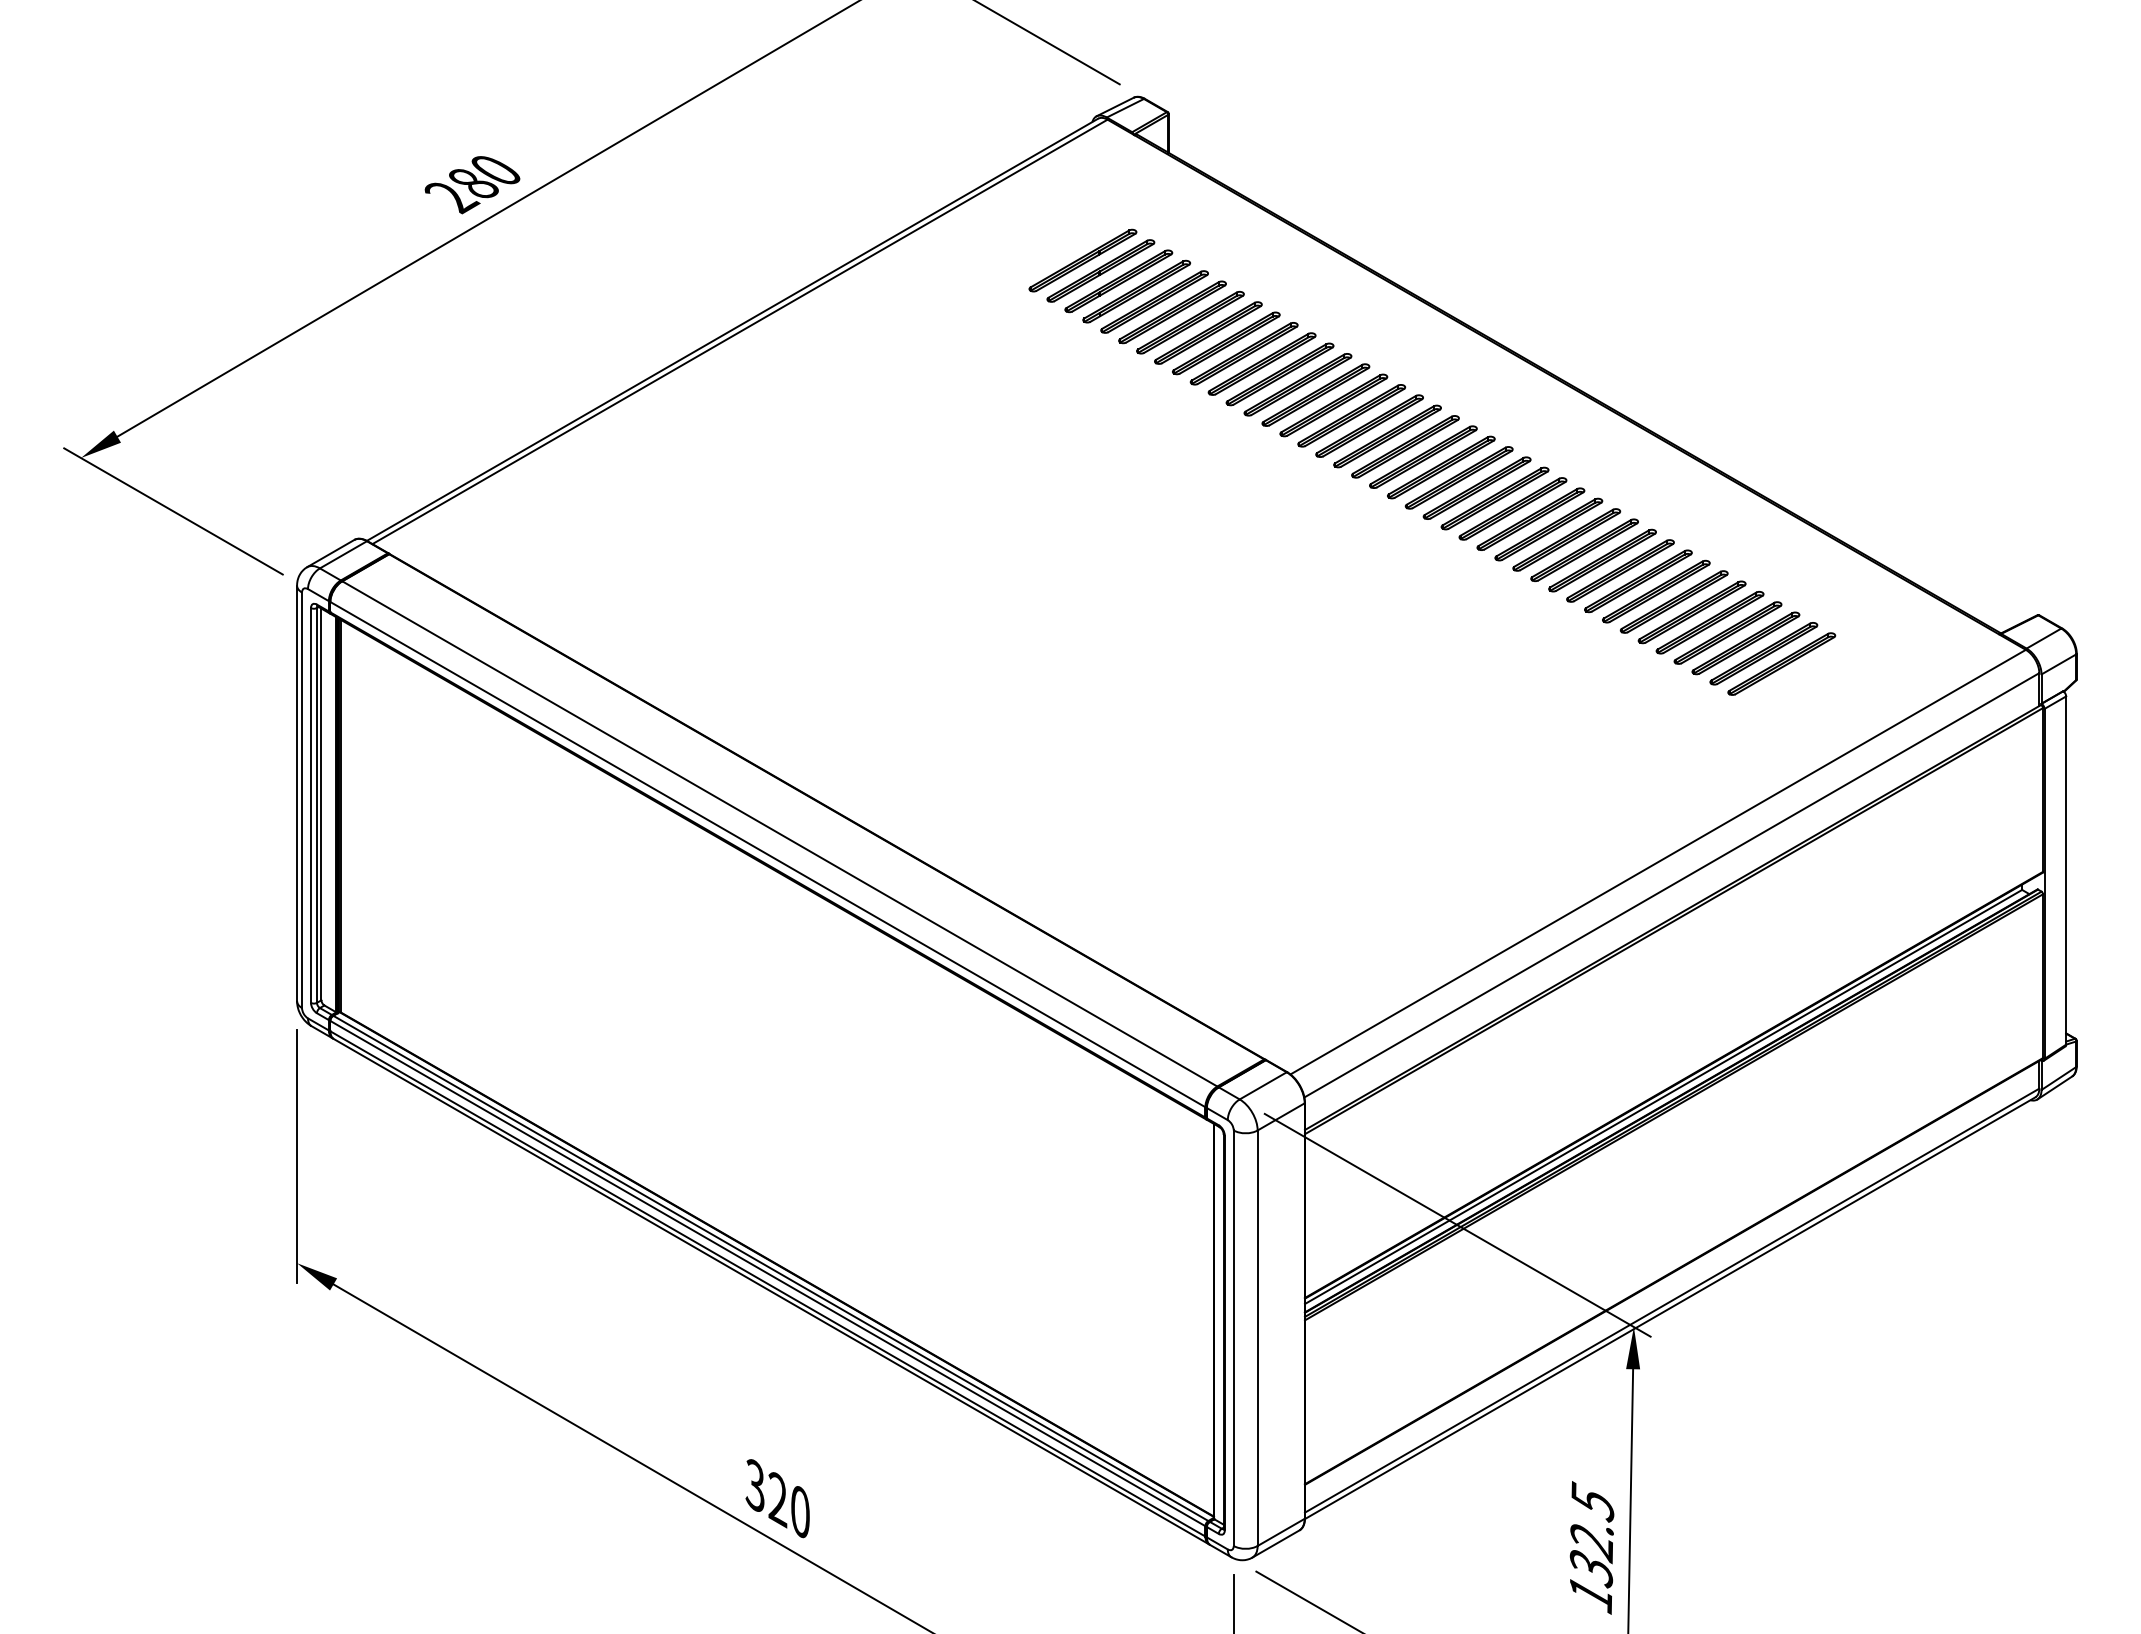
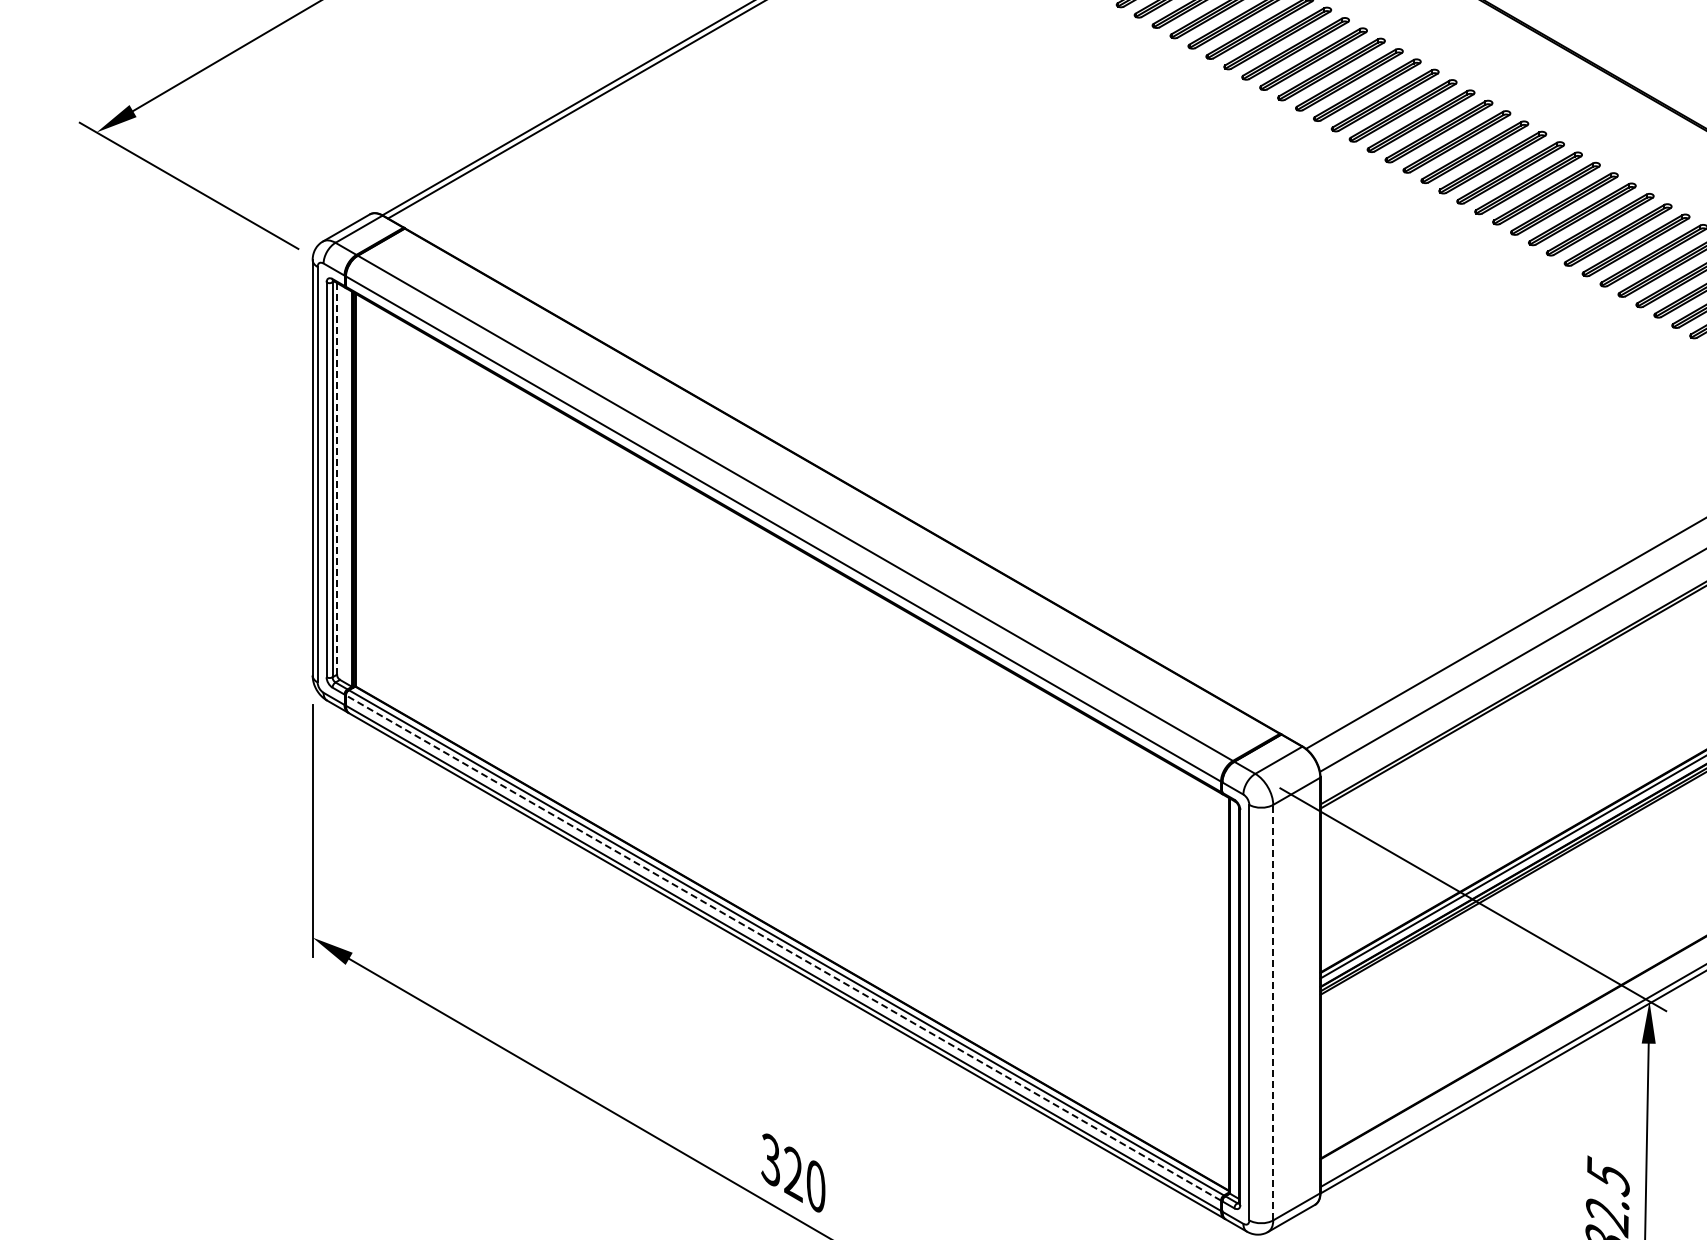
line: (321, 804) -> (337, 478), solid -> dashed
line: (767, 1273) -> (783, 947), solid -> dashed
line: (1257, 1338) -> (1273, 1012), solid -> dashed

